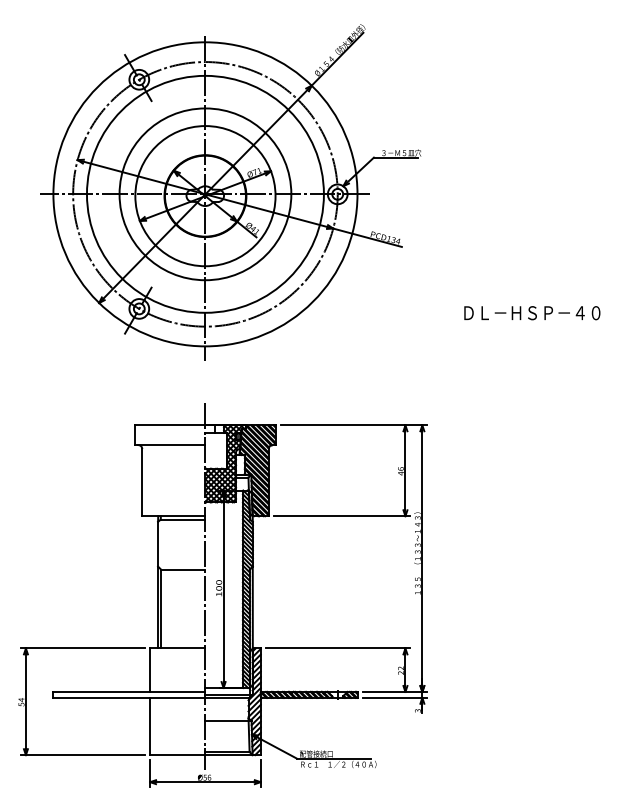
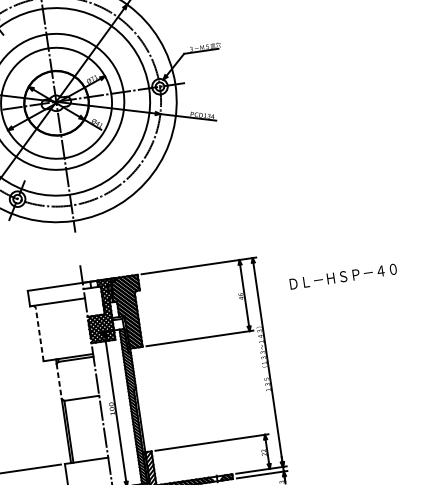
text: (532, 313) -> (343, 276), moved
line: (142, 482) -> (39, 334), solid -> dashed
line: (158, 544) -> (59, 381), solid -> dashed

